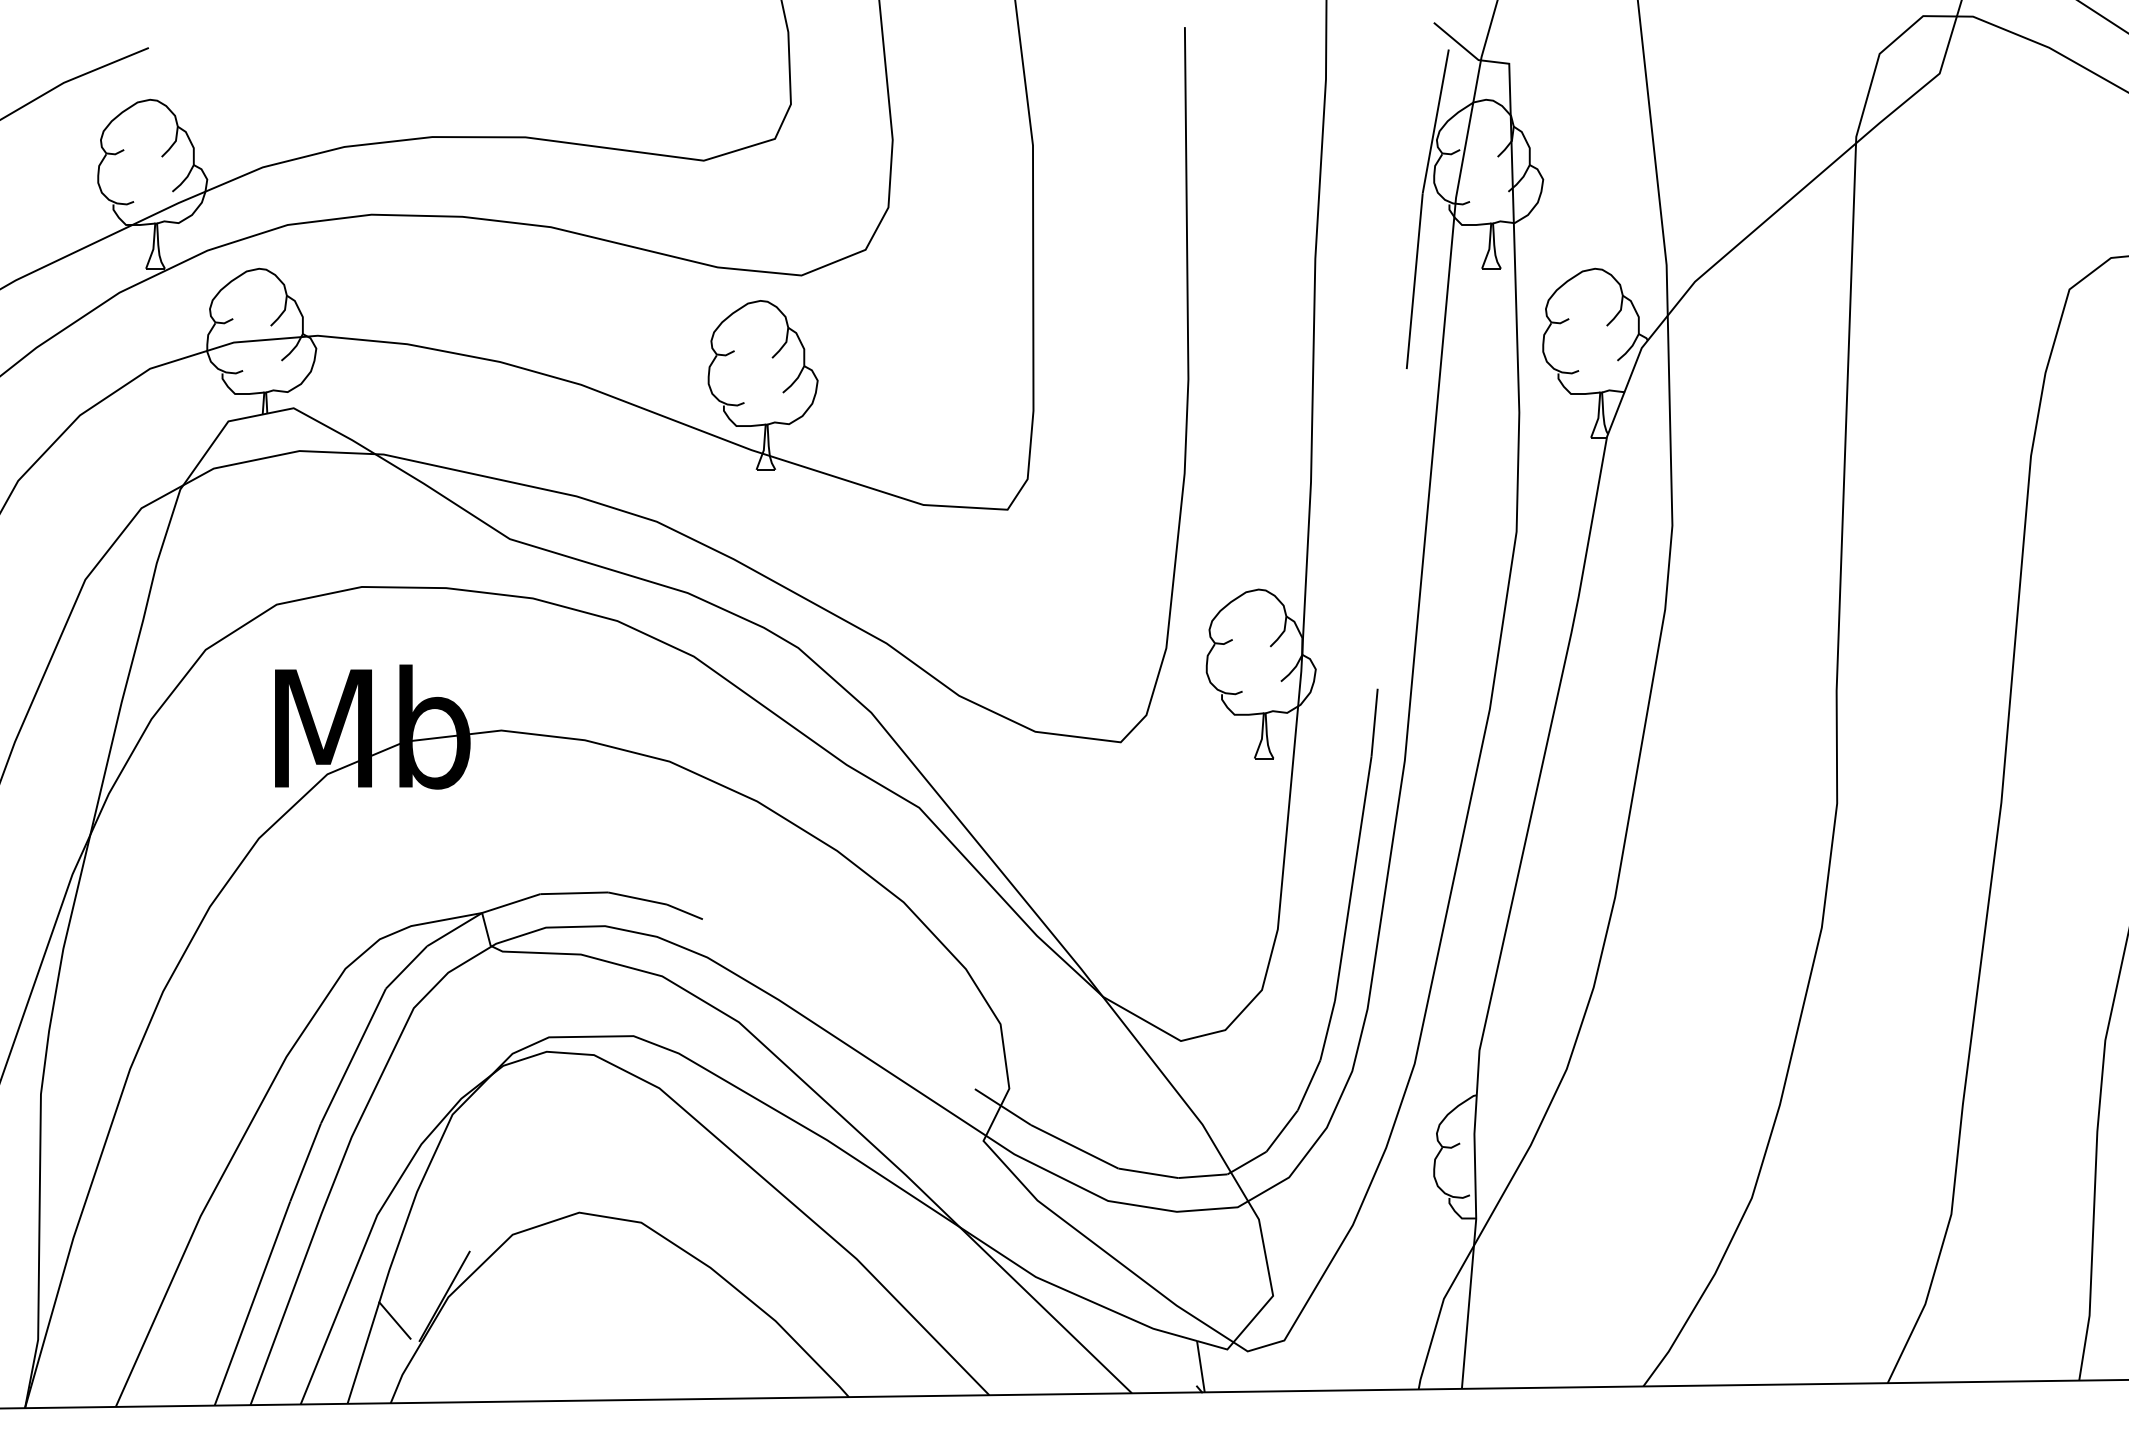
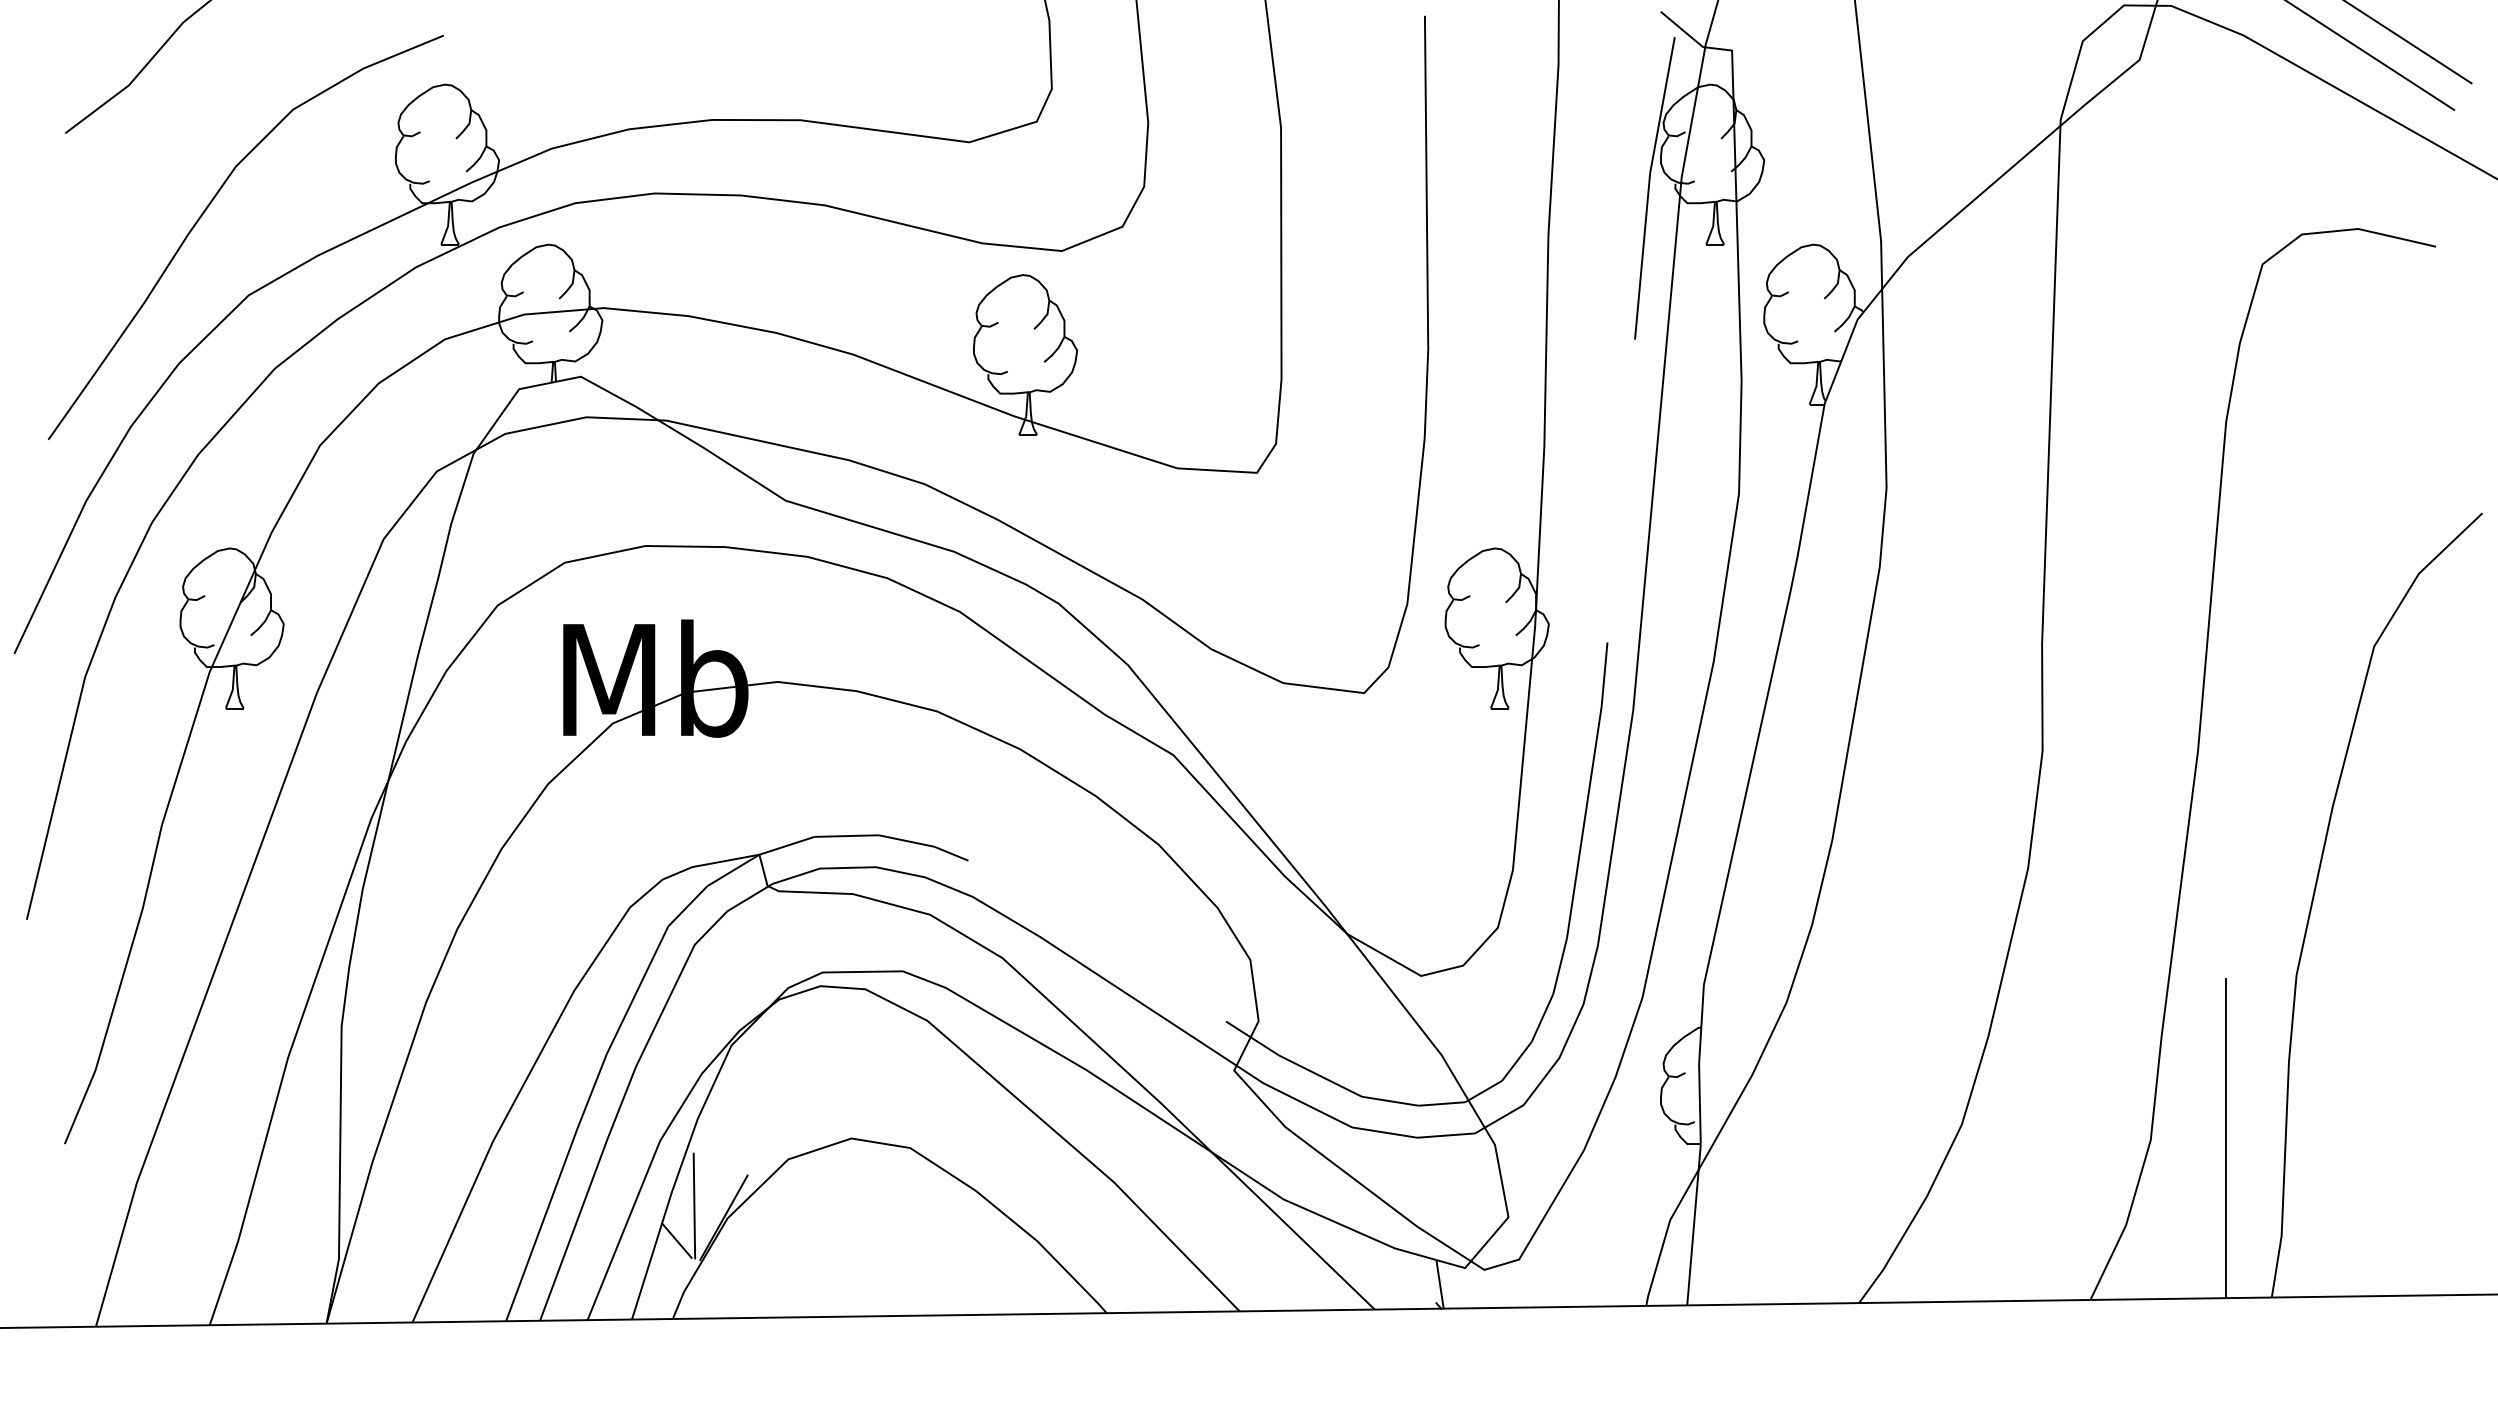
line: (2030, 1212) -> (2225, 1138), added
line: (413, 1283) -> (694, 1205), added

